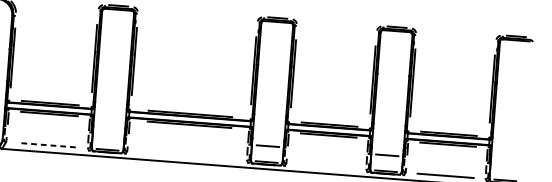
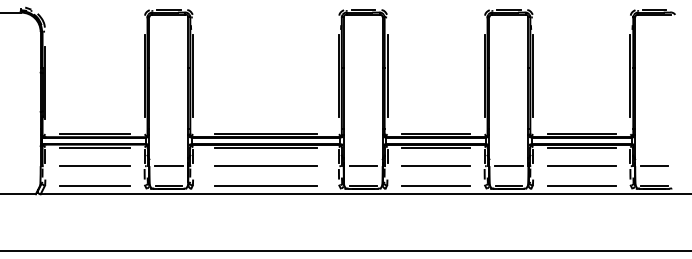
line: (47, 128) -> (94, 165), added
line: (108, 134) -> (168, 166), added
line: (187, 139) -> (265, 165), added
line: (47, 145) -> (95, 185), dashed -> solid
line: (327, 151) -> (436, 166), added
line: (186, 155) -> (265, 185), added
line: (446, 159) -> (581, 165), added
line: (506, 164) -> (654, 166), added
line: (325, 166) -> (435, 185), added

